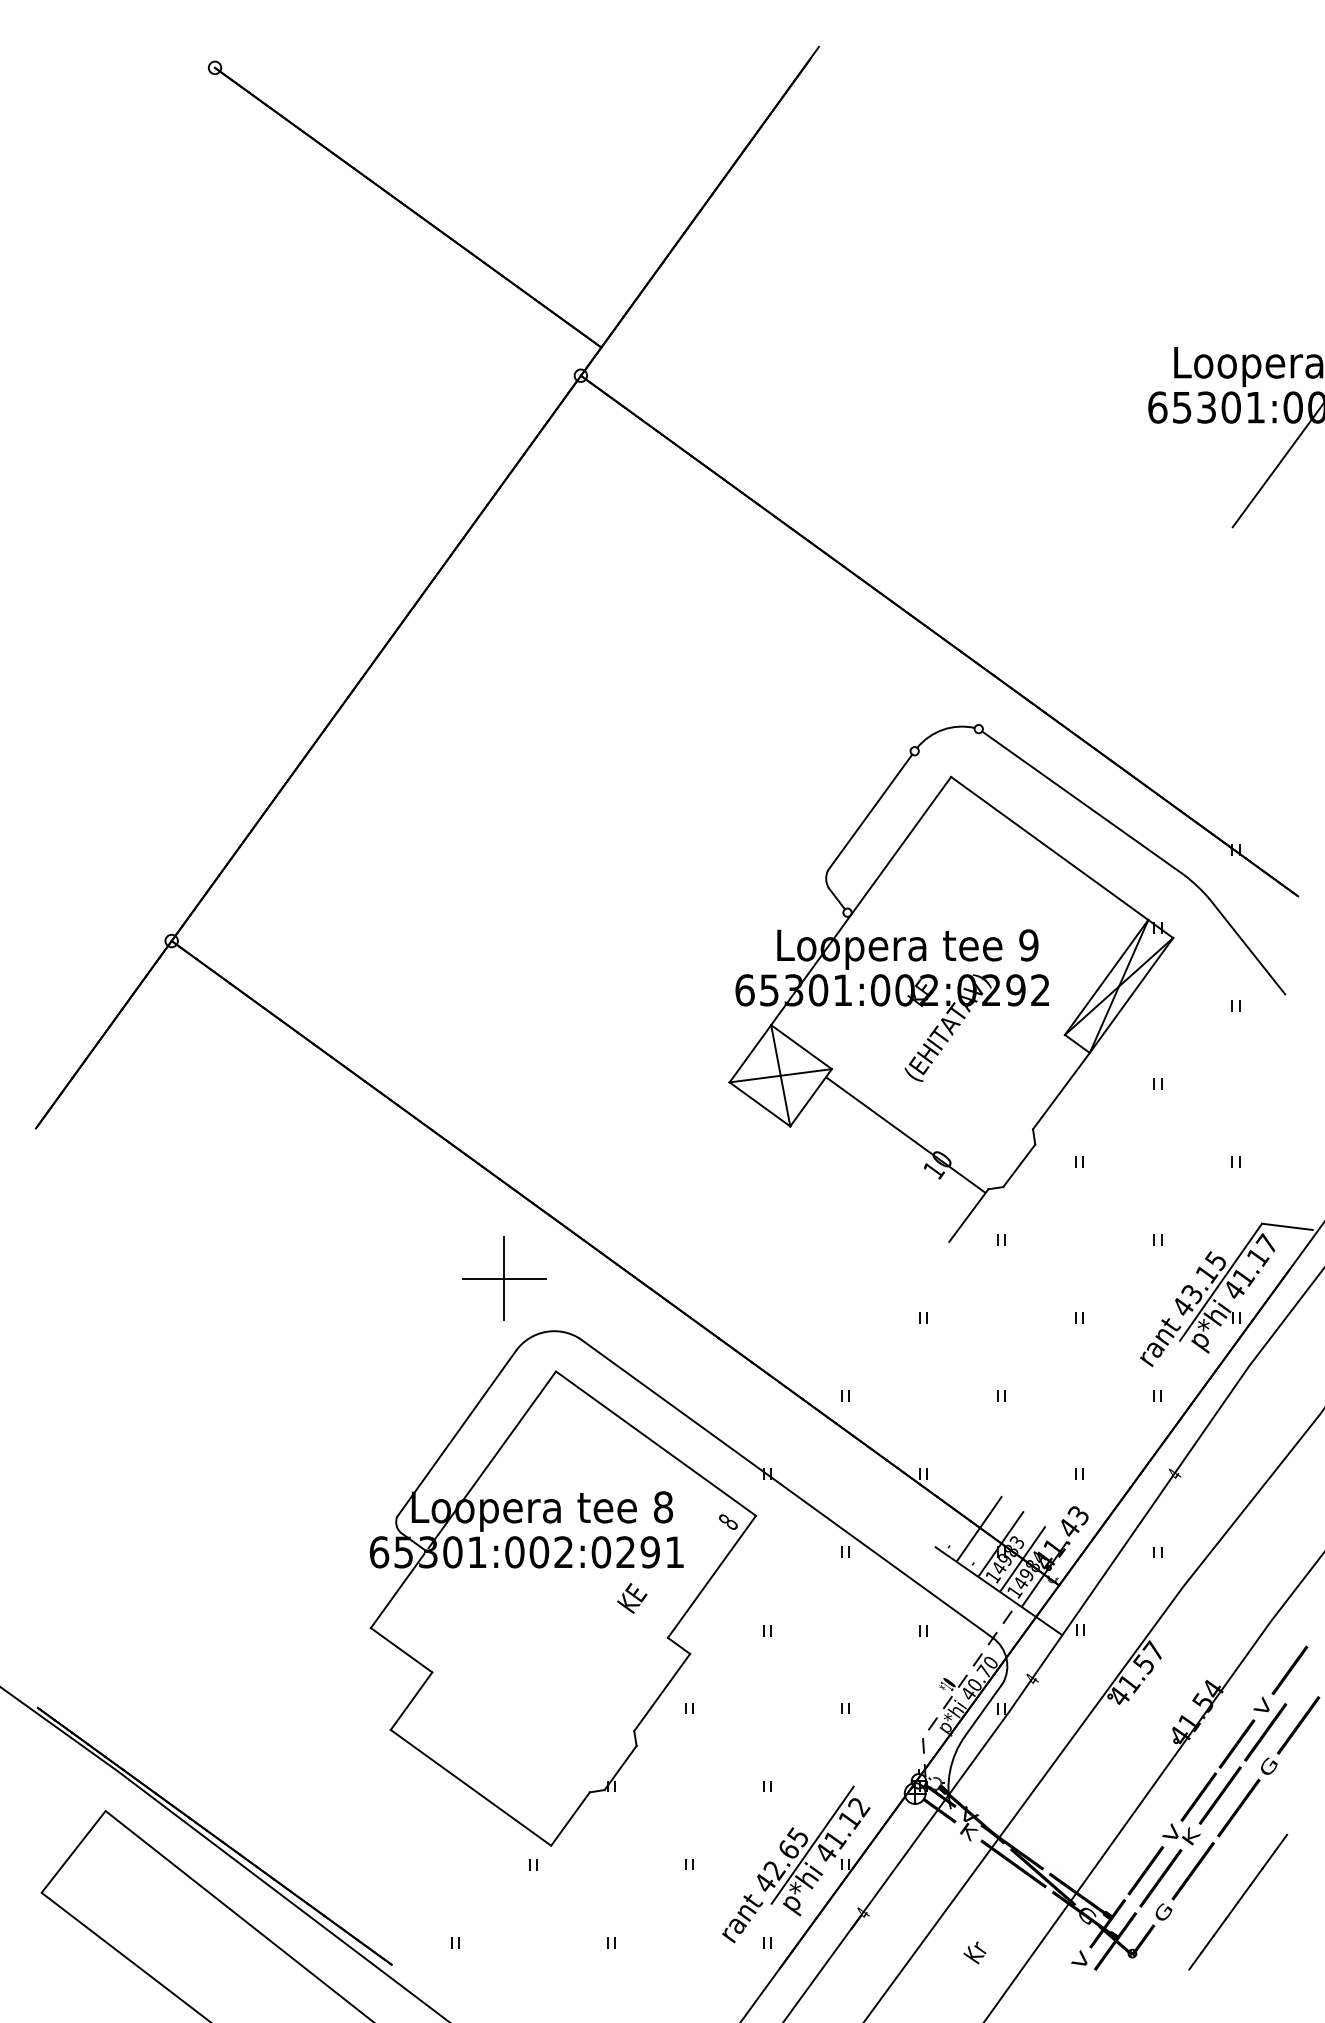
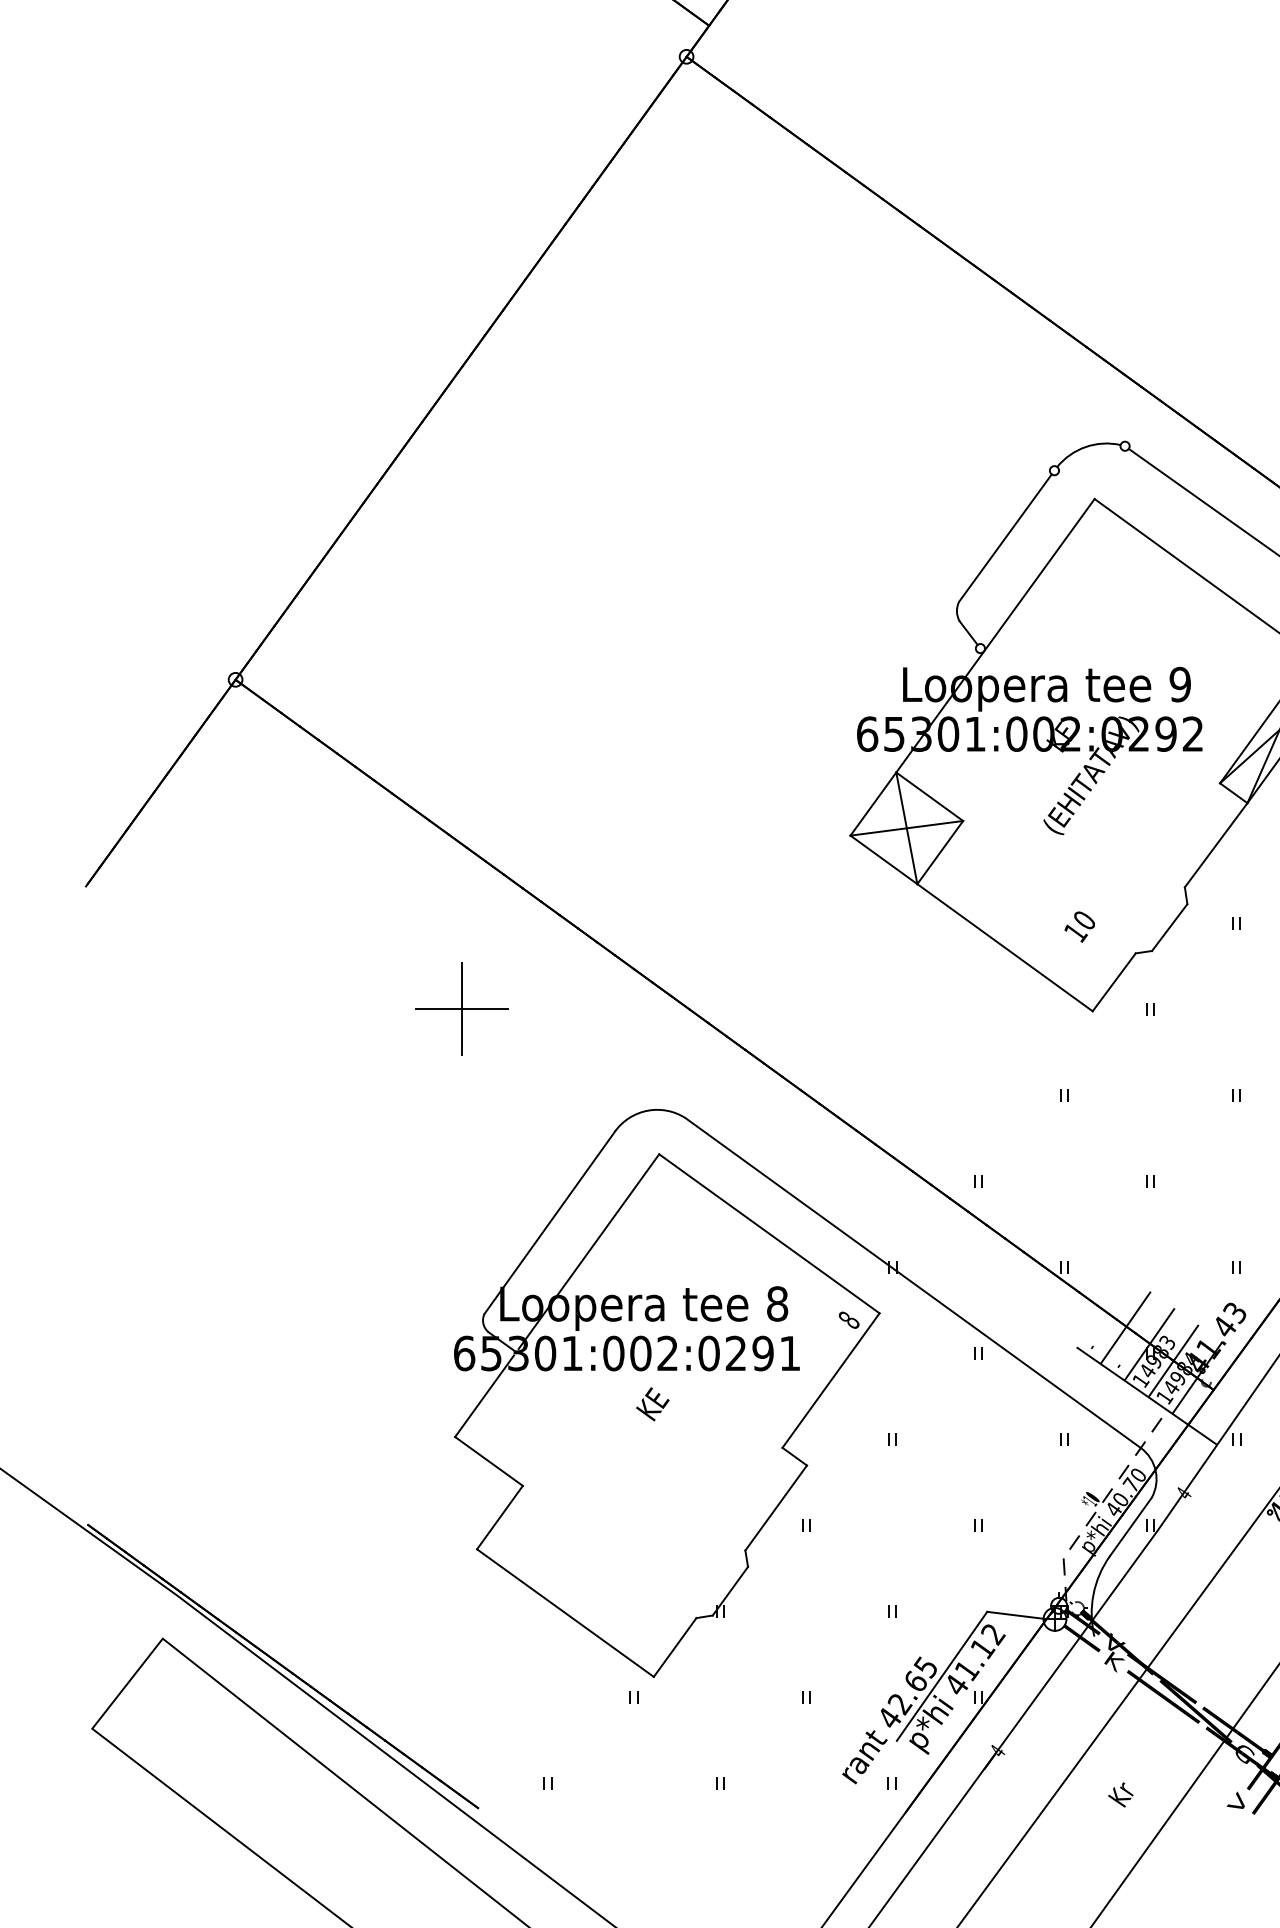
line: (905, 1134) -> (1004, 947), moved
part: (504, 1278) -> (462, 1008), moved
text: (632, 1598) -> (653, 1404), moved
line: (878, 1789) -> (1014, 1614), added

